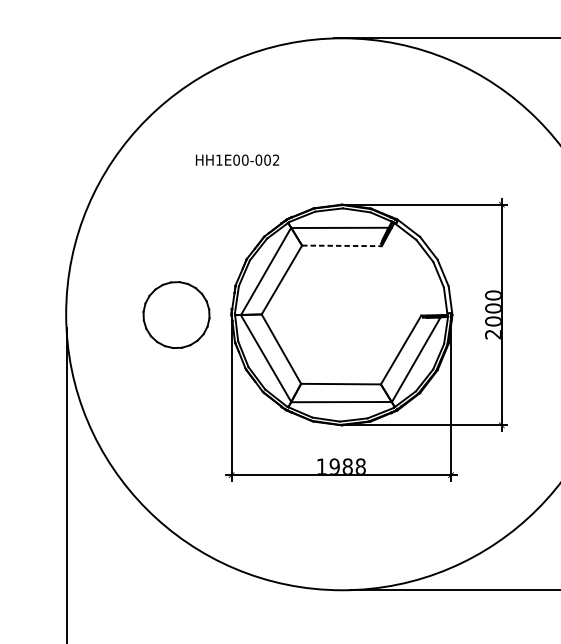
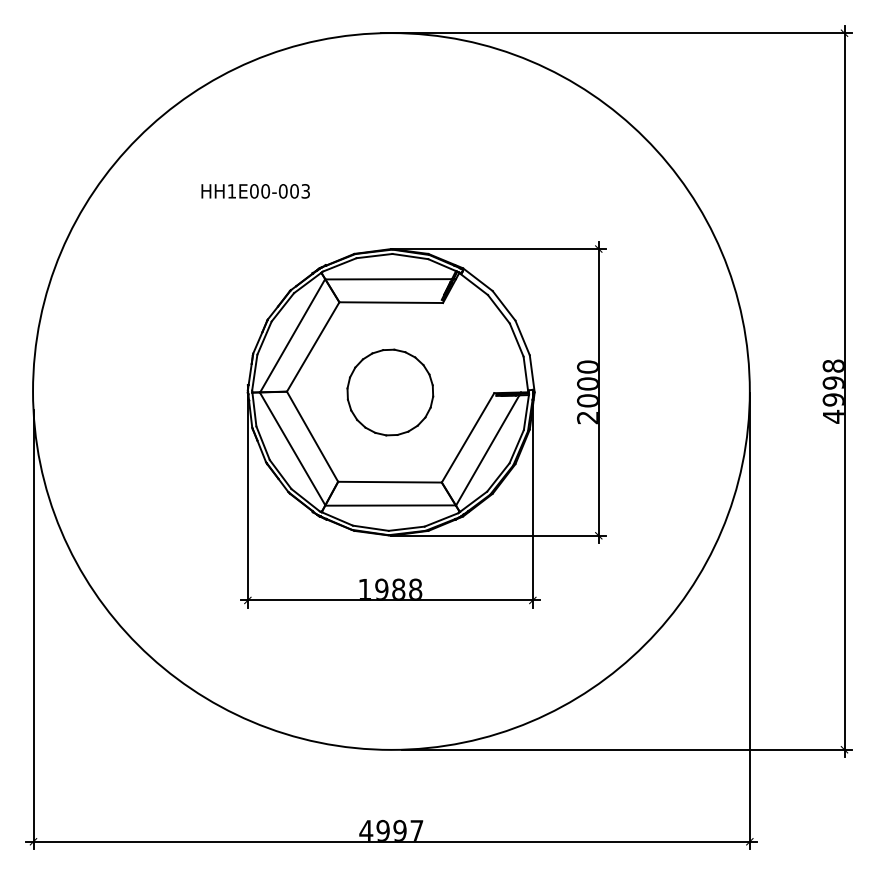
text: (275, 160) -> (305, 191), HH1E00-002 -> HH1E00-003
line: (342, 245) -> (391, 302), dashed -> solid
part: (176, 315) -> (390, 392), moved

